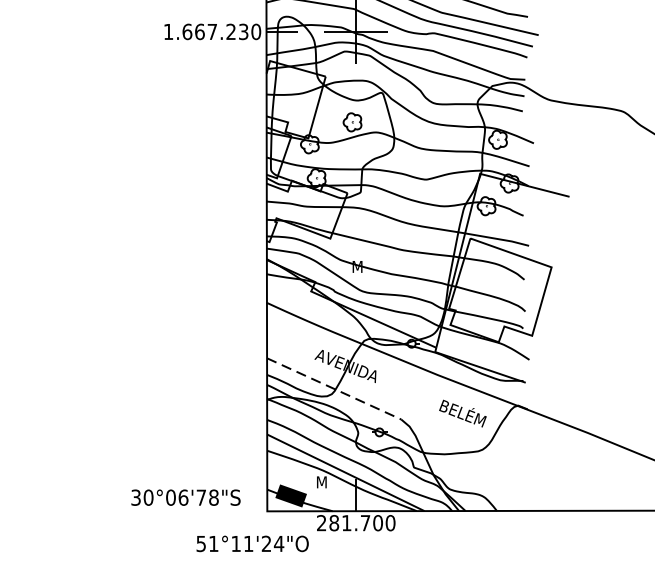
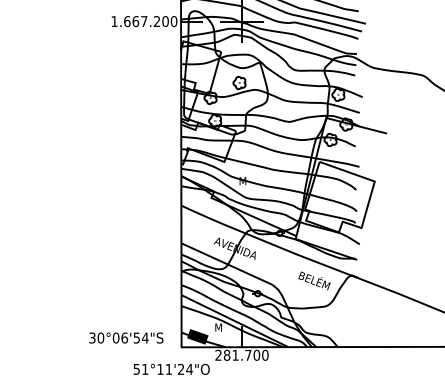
text: (243, 31) -> (165, 21), 1.667.230 -> 1.667.200
line: (334, 389) -> (227, 264), dashed -> solid
text: (206, 496) -> (140, 337), 30°06'78"S -> 30°06'54"S

